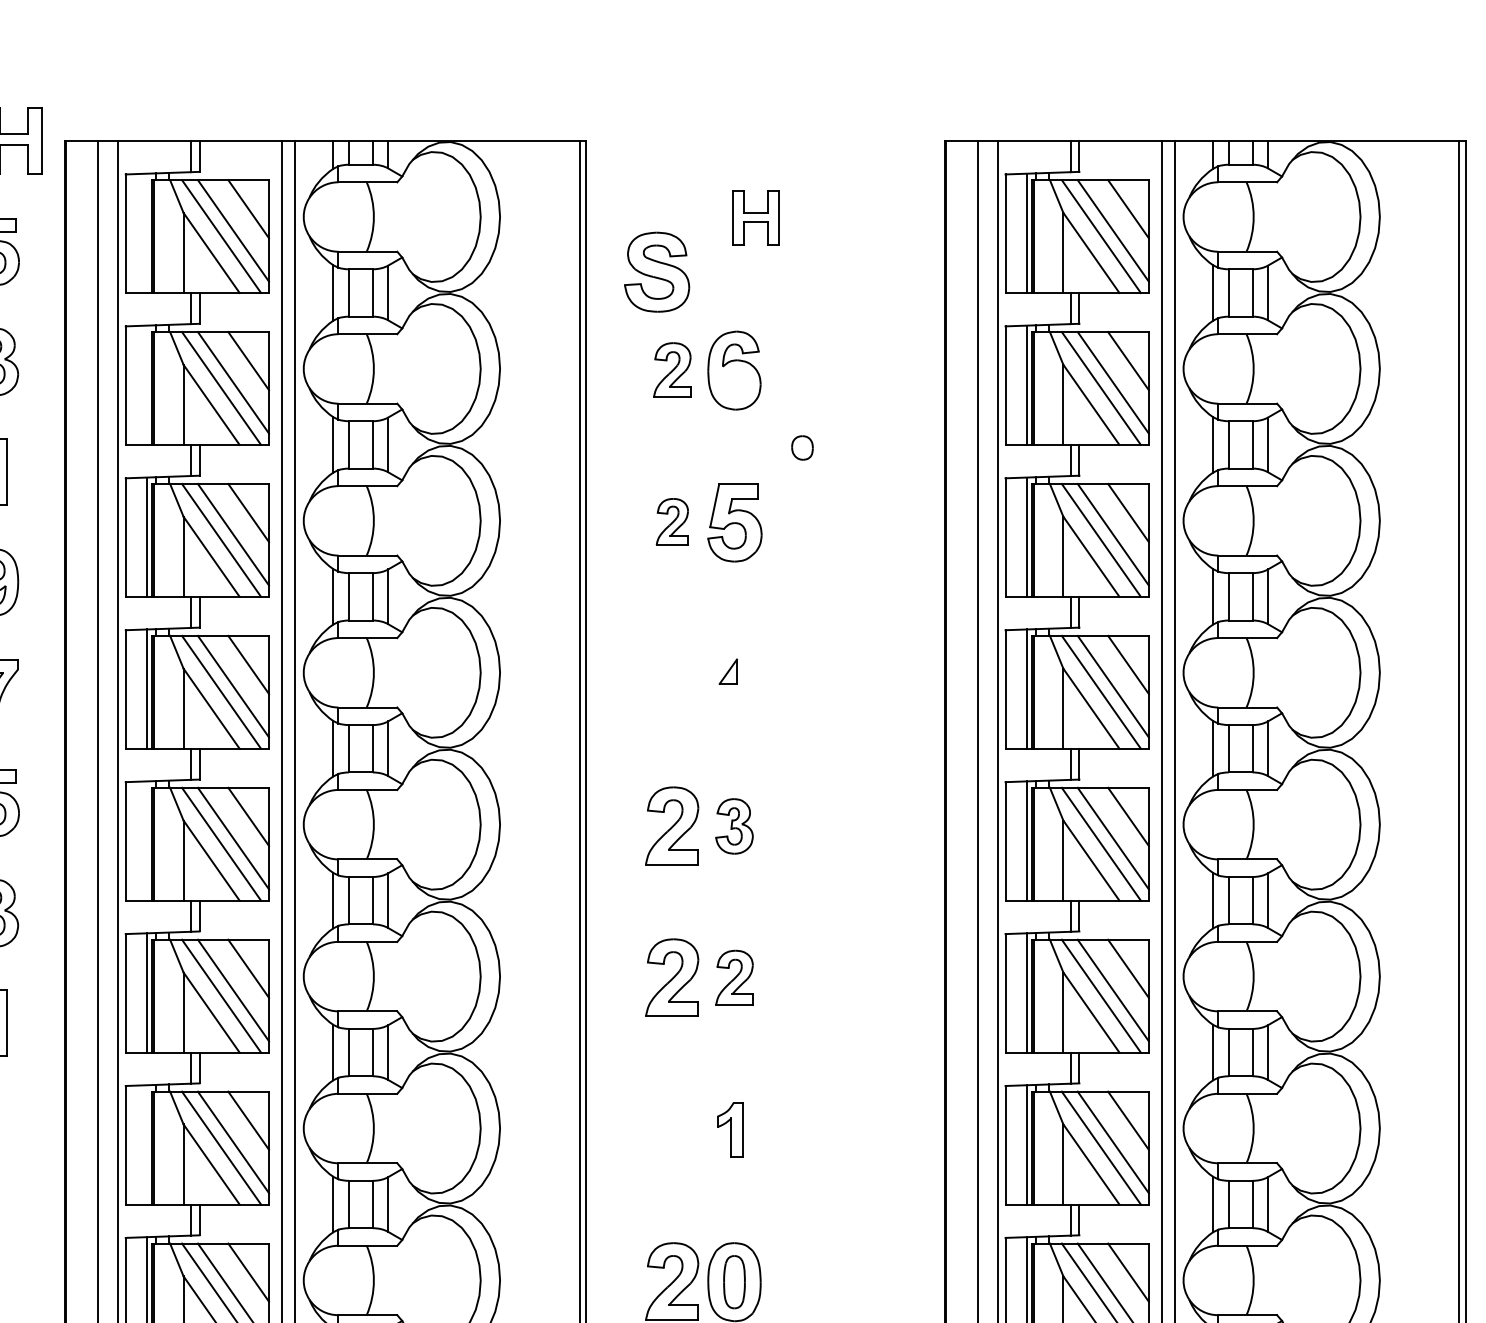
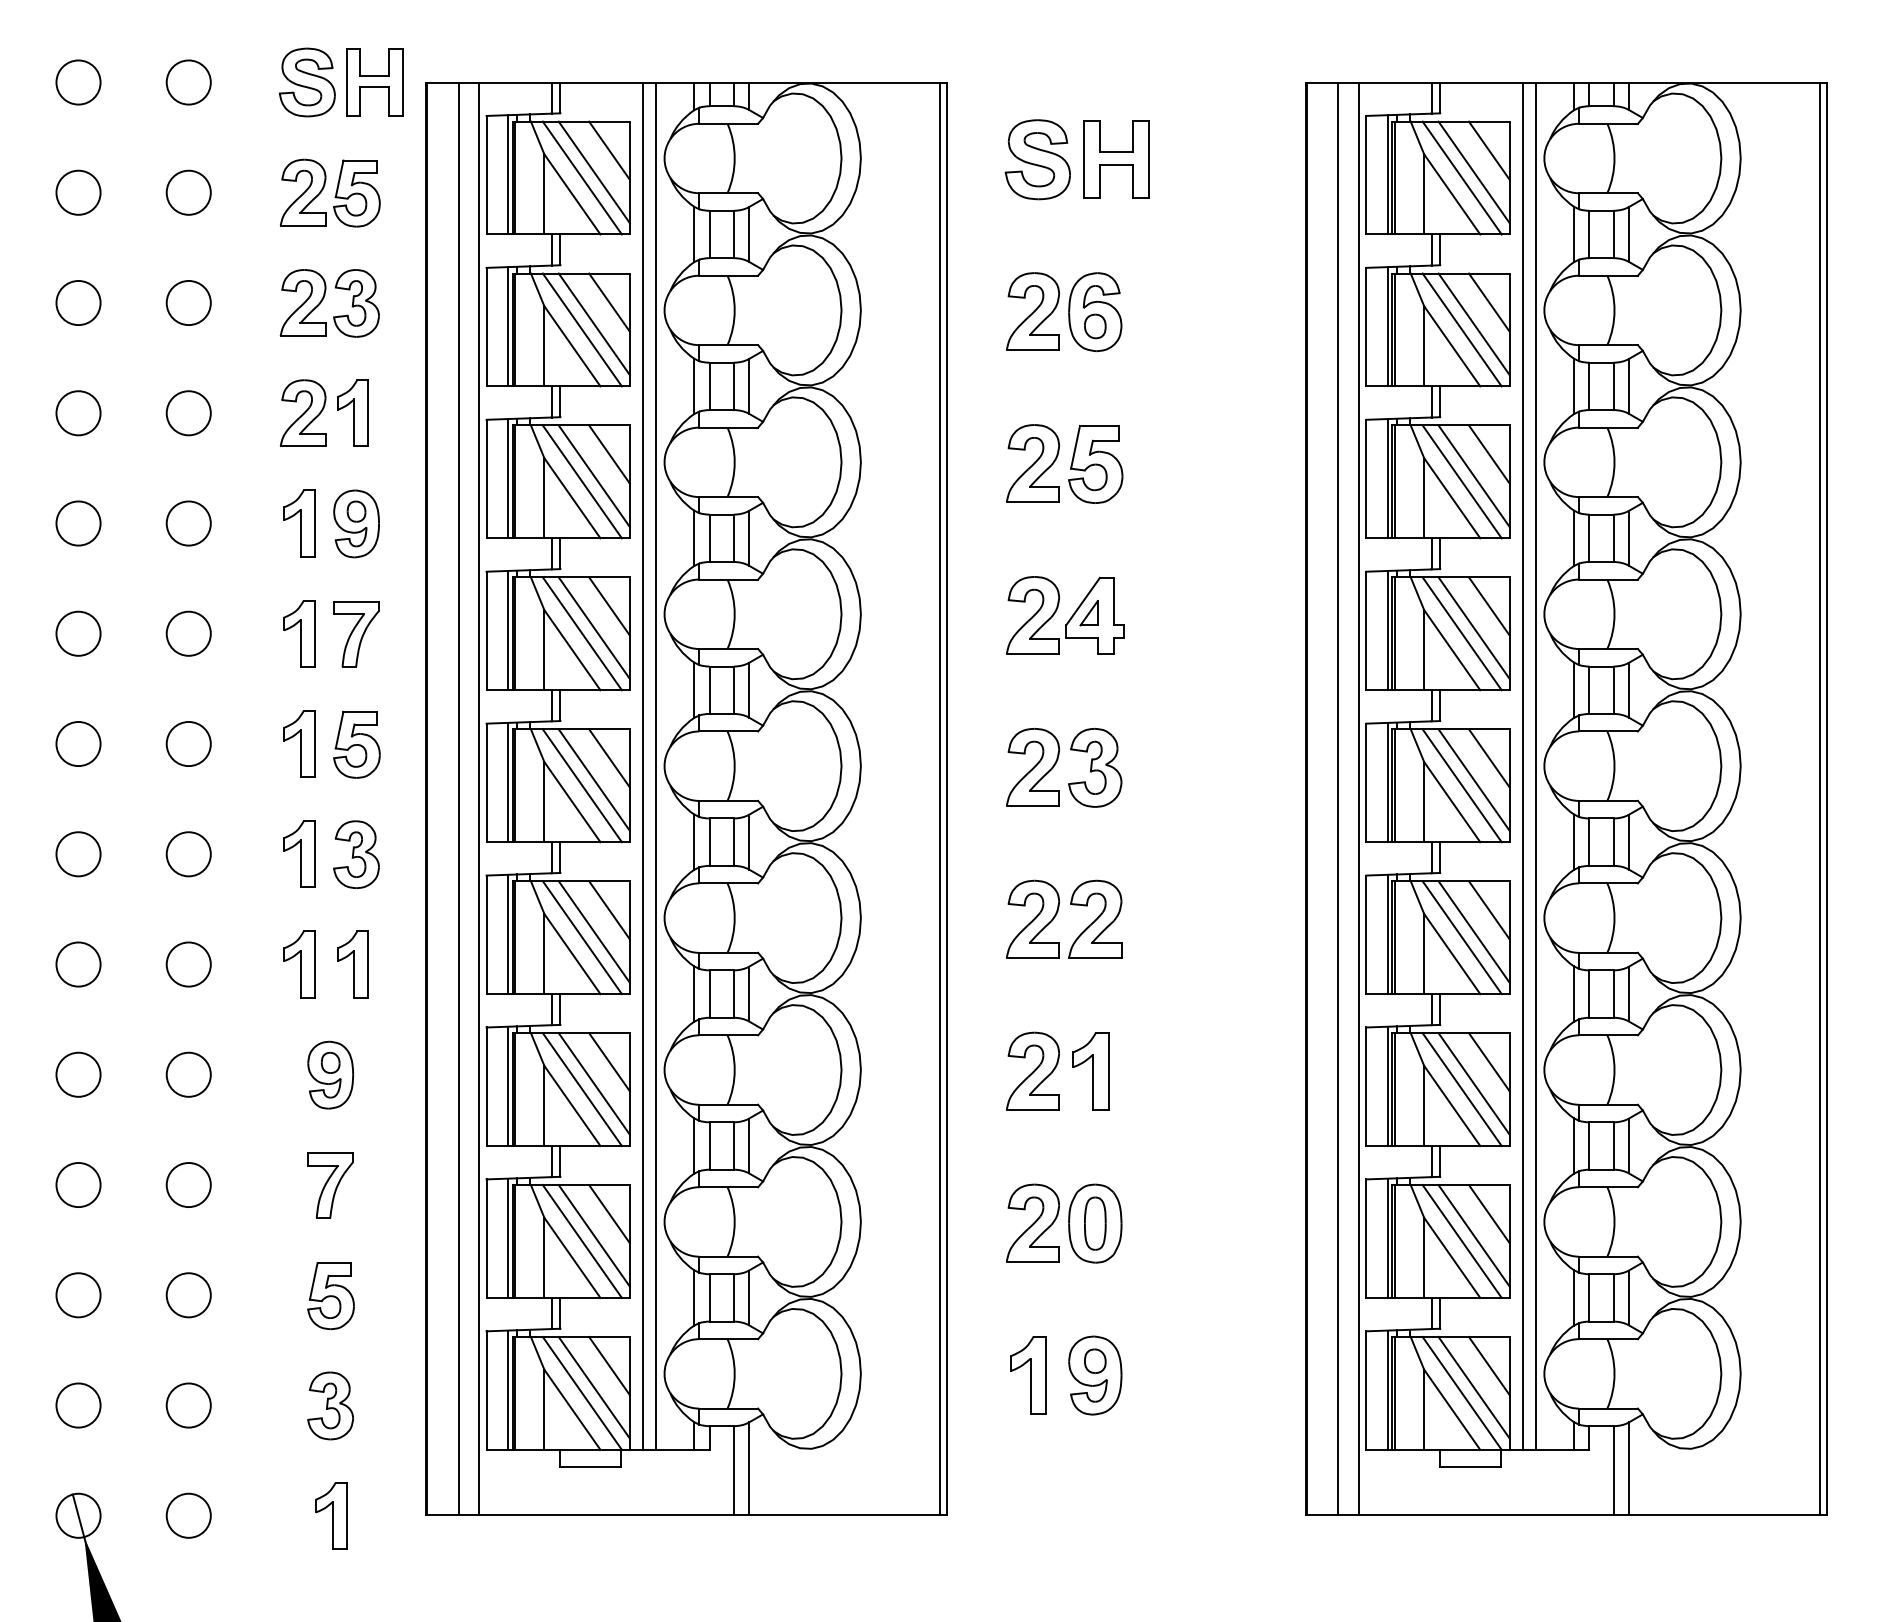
part: (755, 218) -> (1116, 159), size x1.43
line: (147, 233) -> (508, 174), added
part: (656, 272) -> (1037, 159), moved
part: (672, 370) -> (1033, 311), size x1.43
line: (147, 385) -> (508, 326), added
part: (802, 448) -> (1095, 326), moved
part: (672, 522) -> (1033, 463), size x1.67
part: (704, 674) -> (1065, 615), added
part: (734, 826) -> (1095, 767), size x1.43
line: (147, 841) -> (508, 782), added
part: (734, 977) -> (1095, 918), size x1.43
part: (672, 1129) -> (1033, 1070), added
part: (729, 1130) -> (1090, 1071), size x1.43
line: (147, 1145) -> (508, 1086), added

